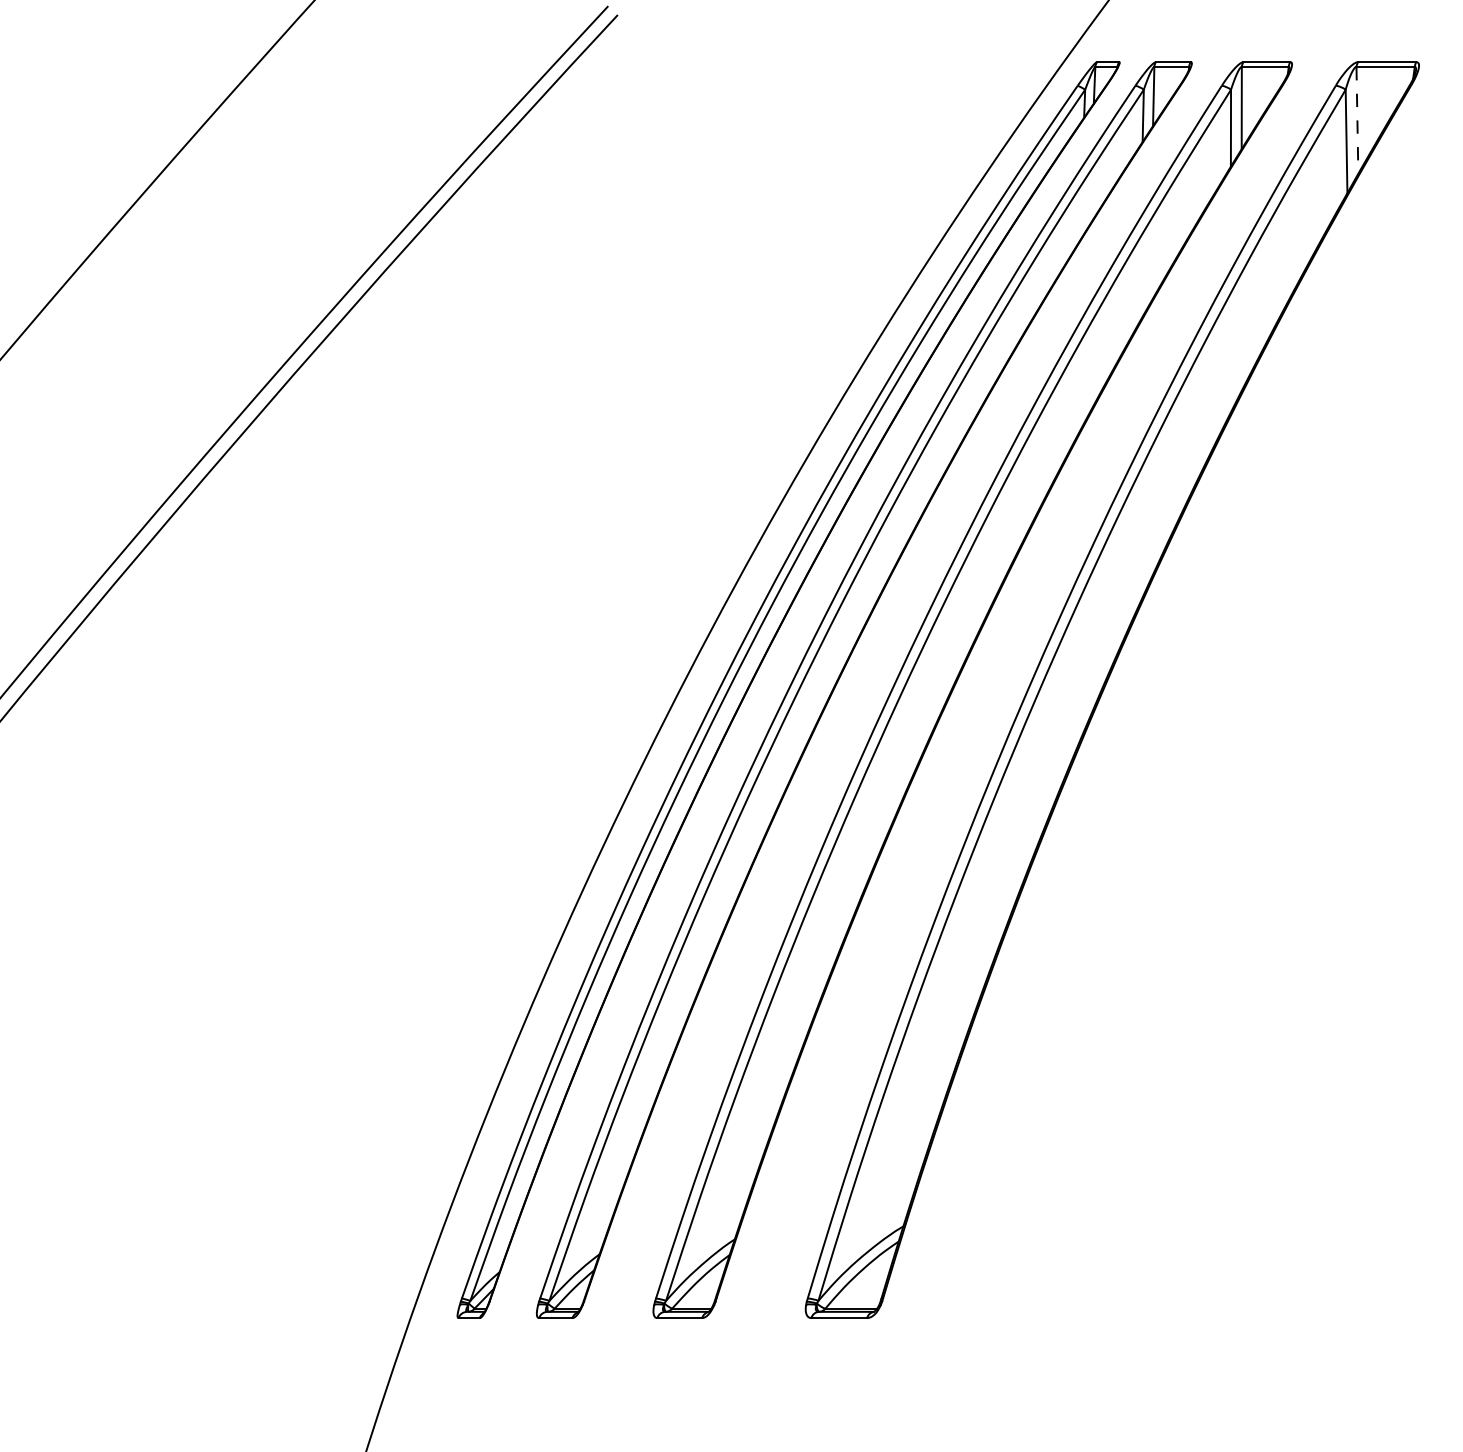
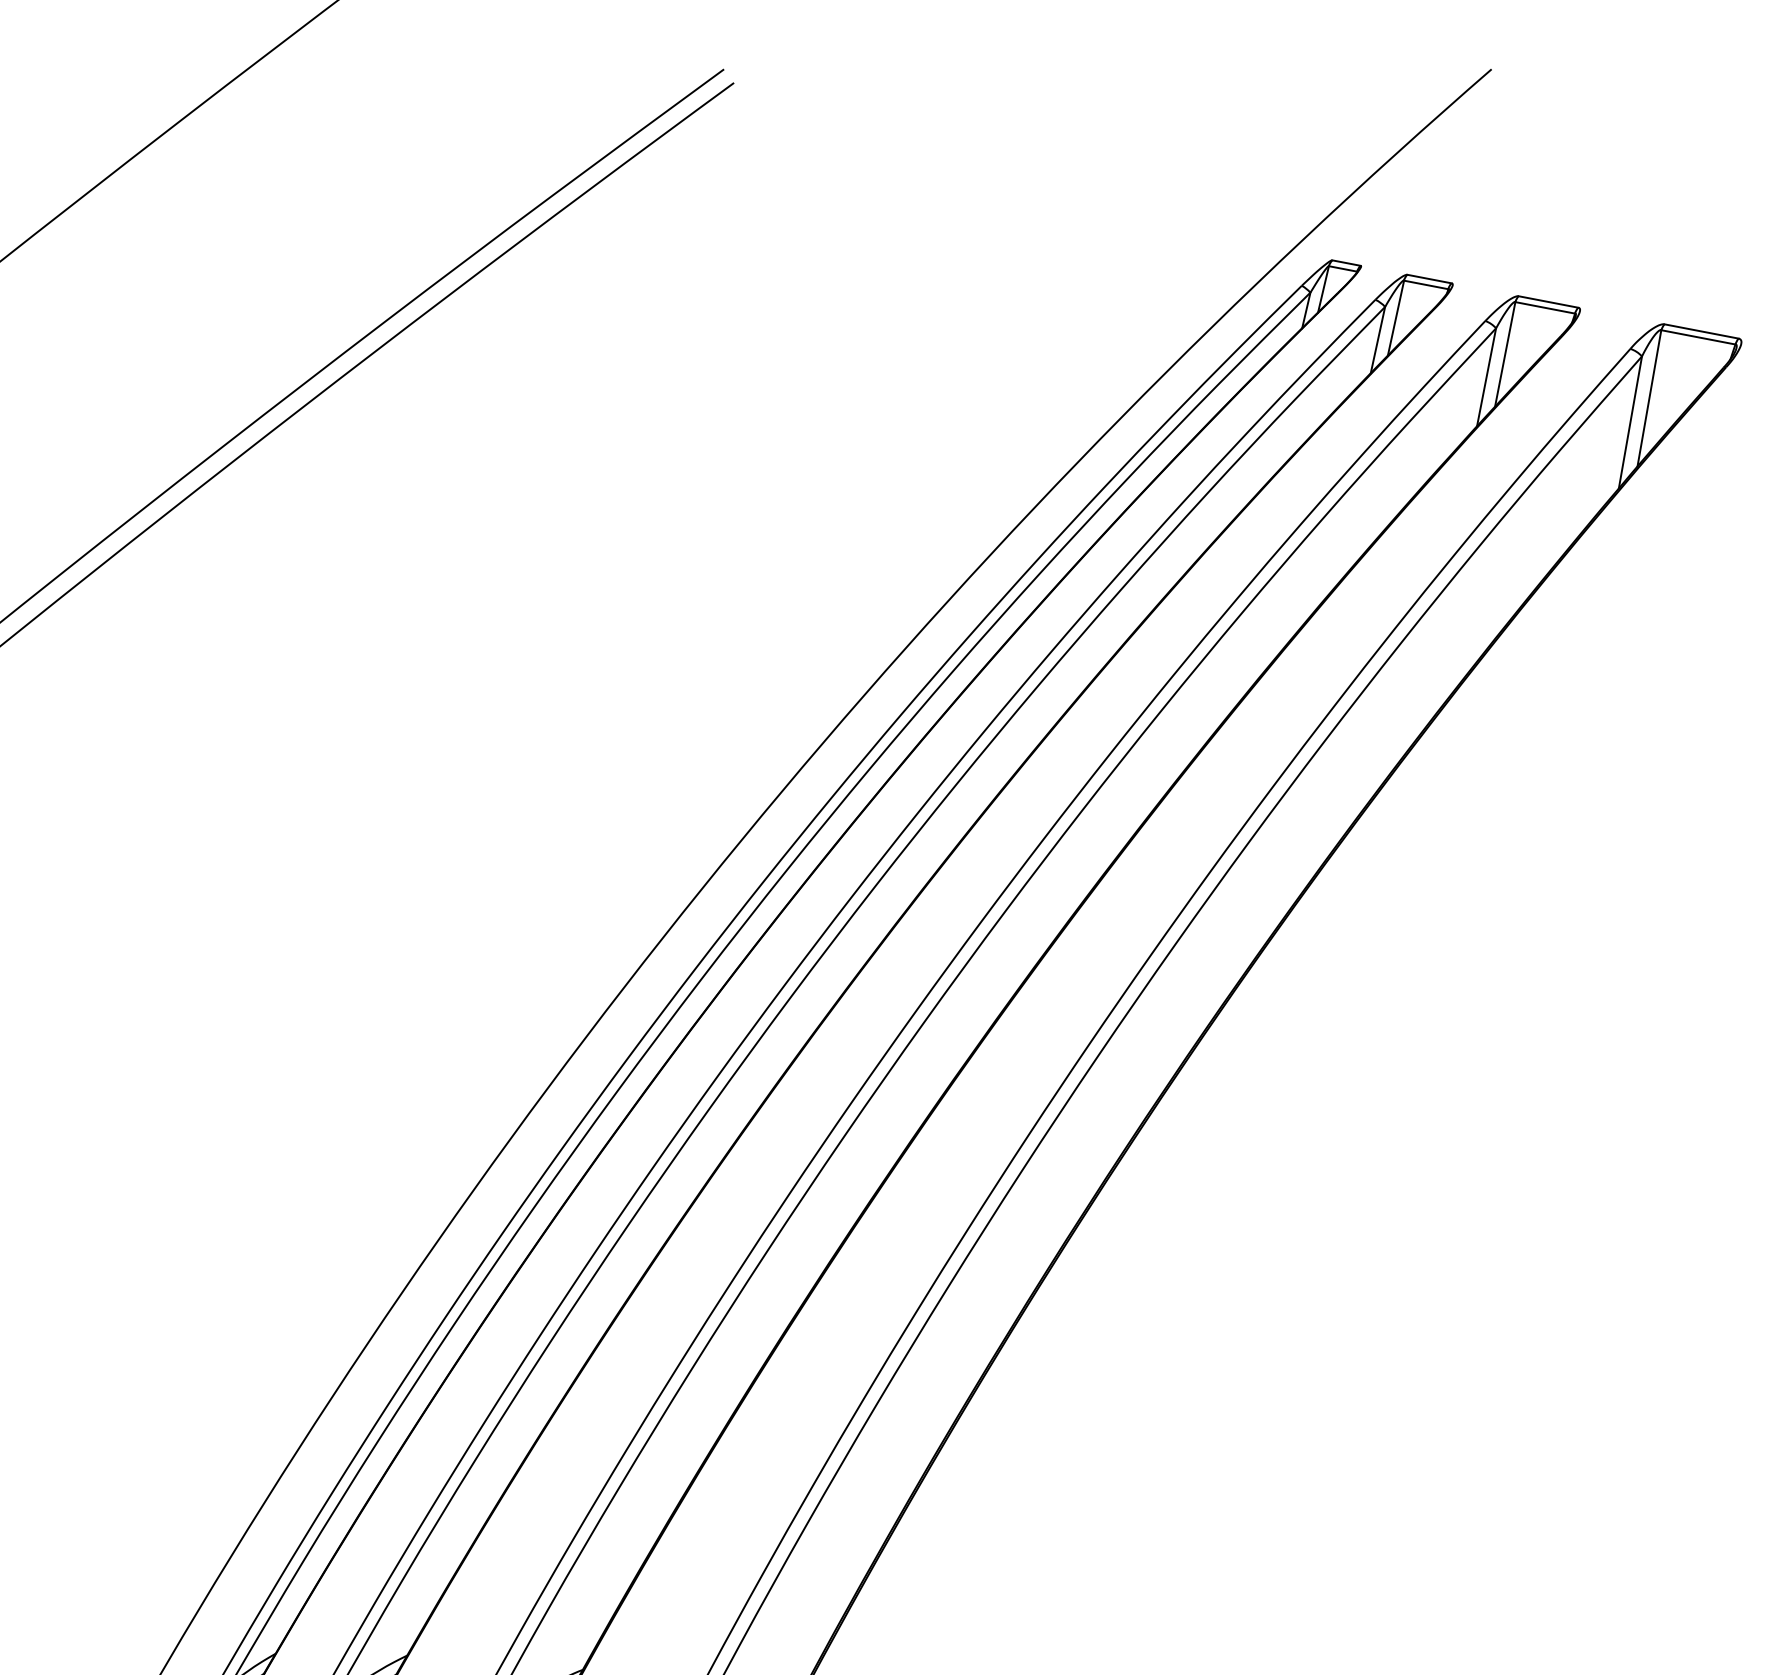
line: (1357, 120) -> (1649, 398), dashed -> solid

